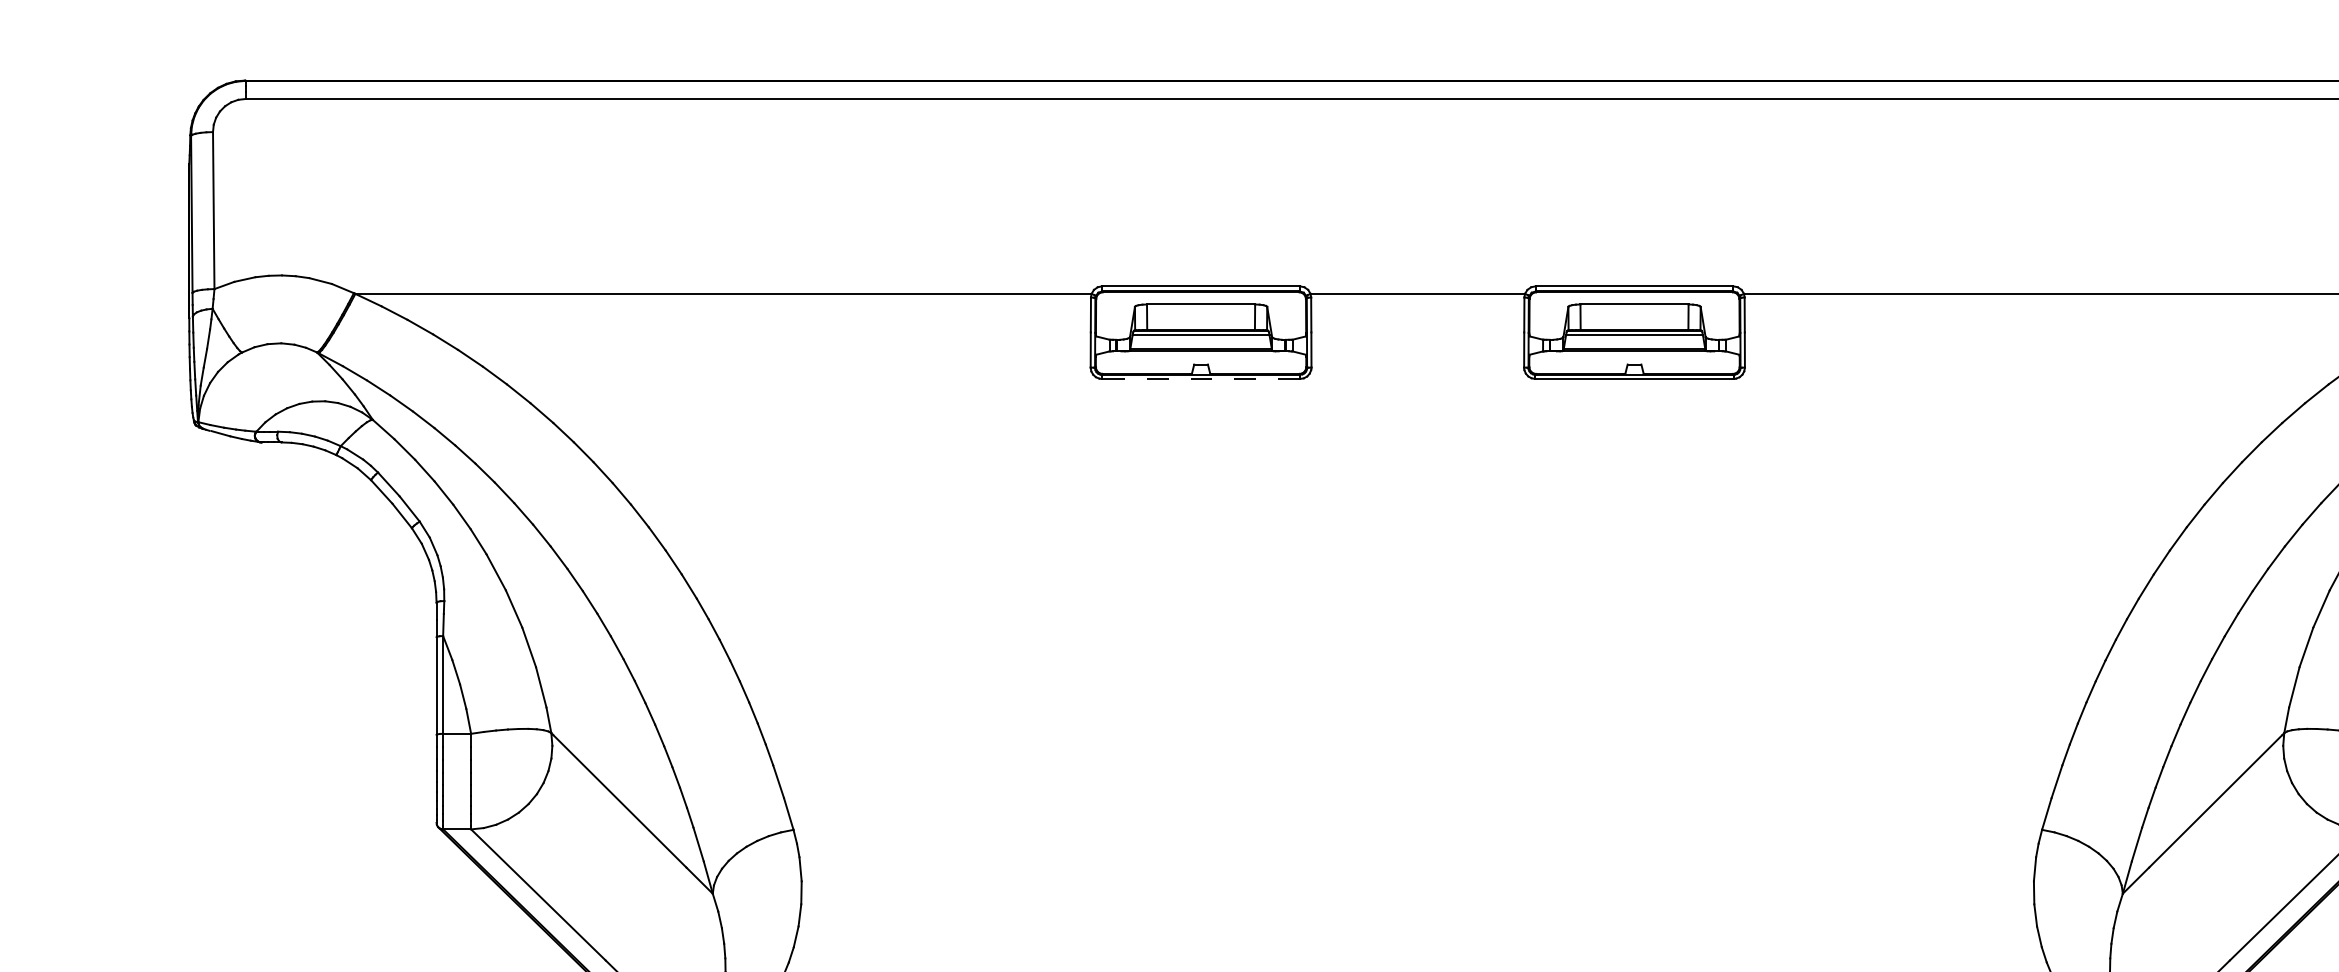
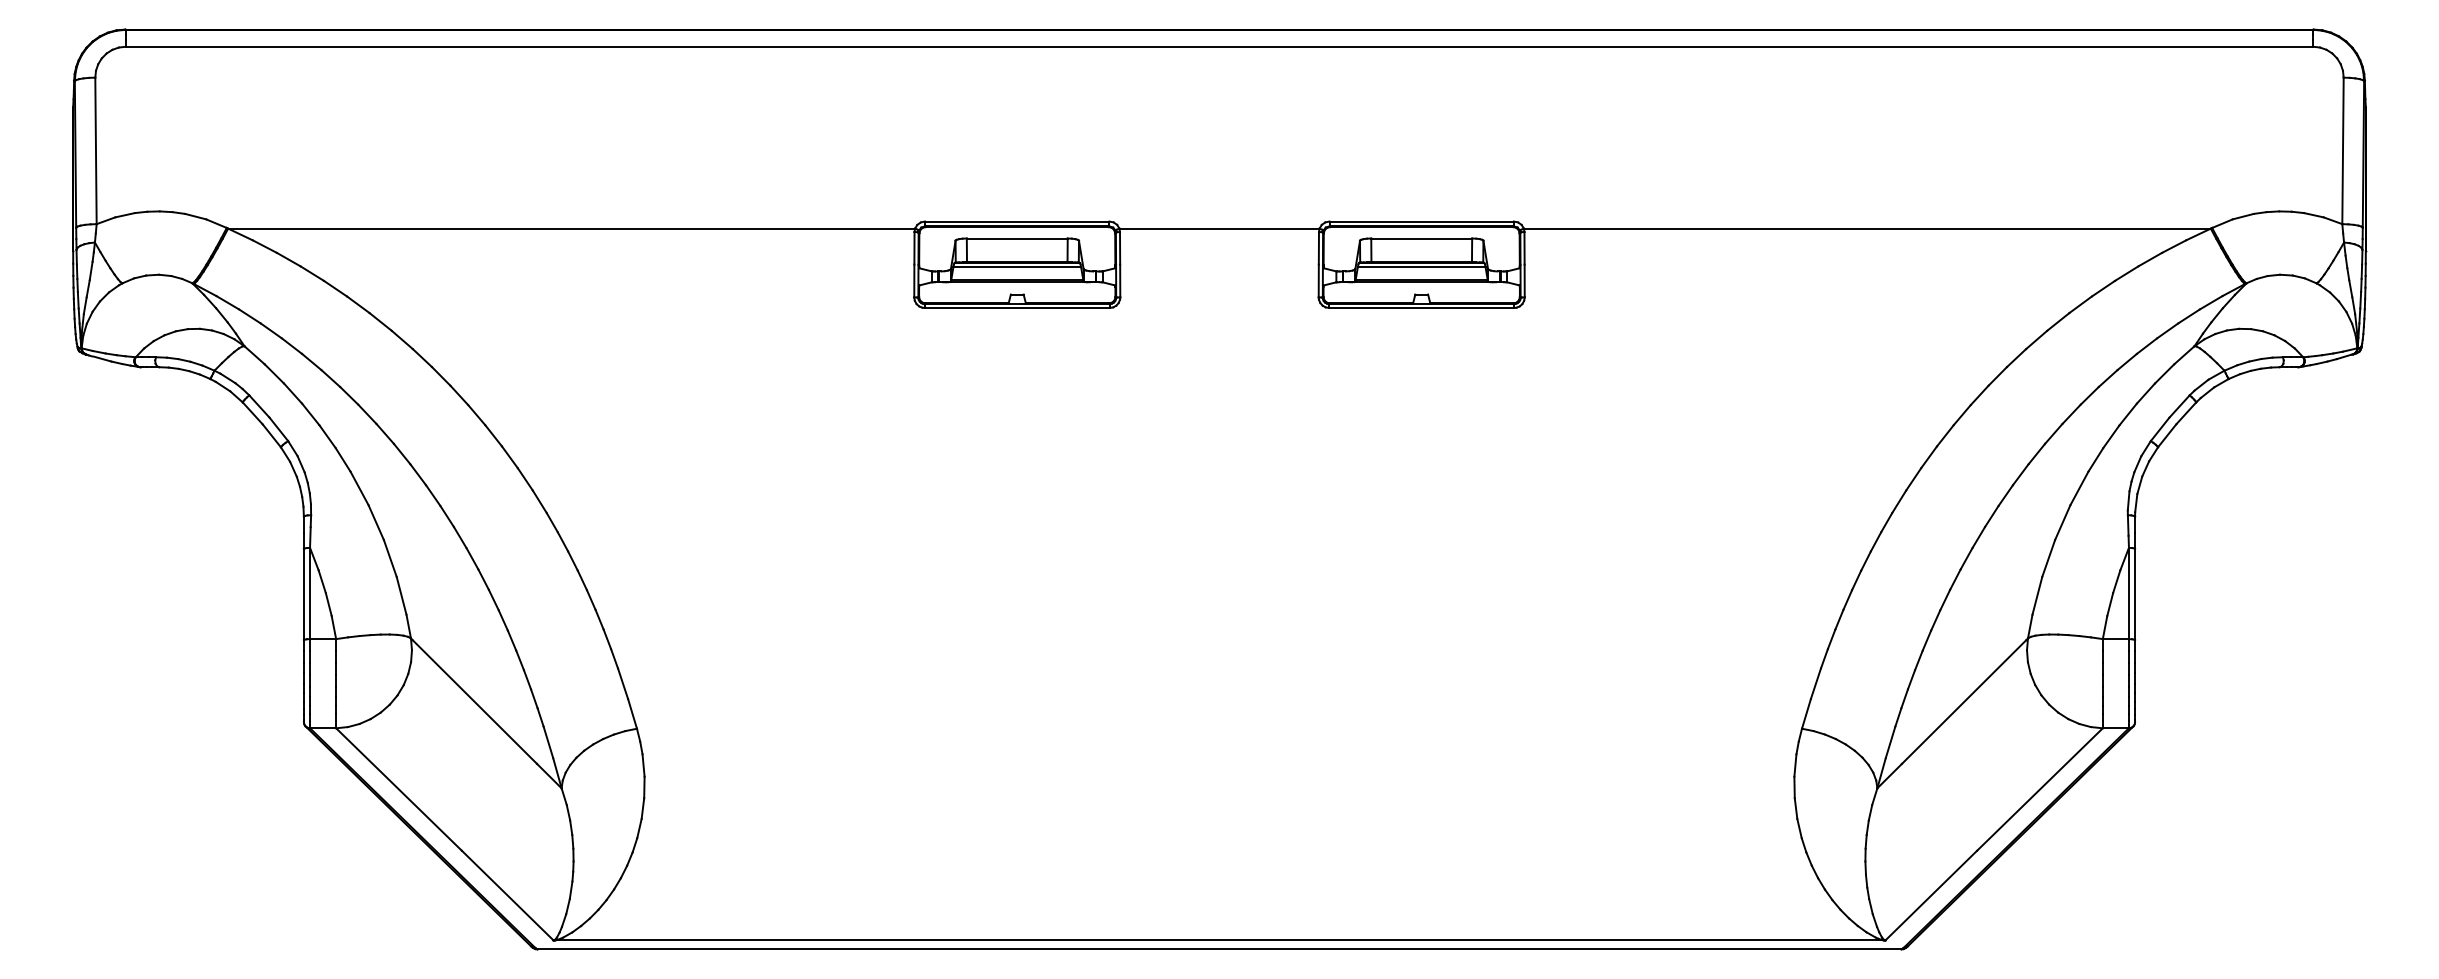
line: (1201, 379) -> (1017, 308), dashed -> solid

